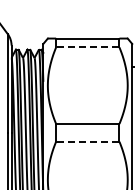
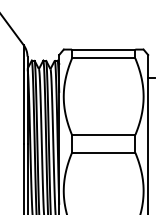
line: (87, 47) -> (103, 58), dashed -> solid
line: (87, 141) -> (103, 152), dashed -> solid

